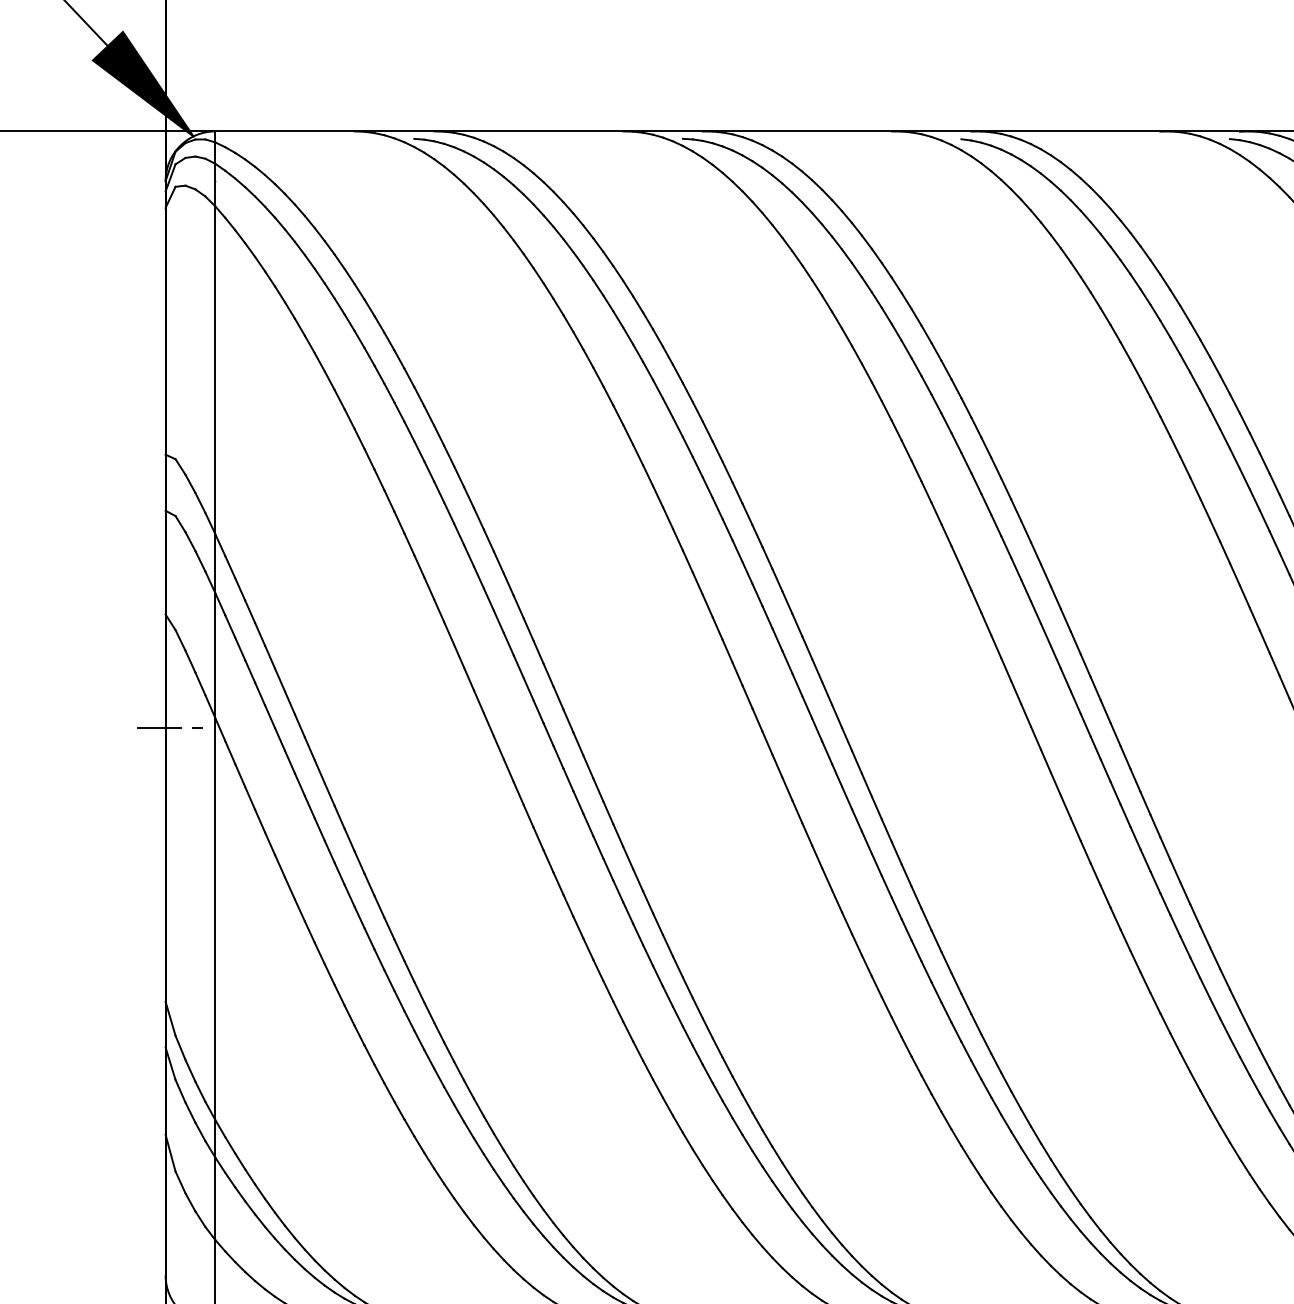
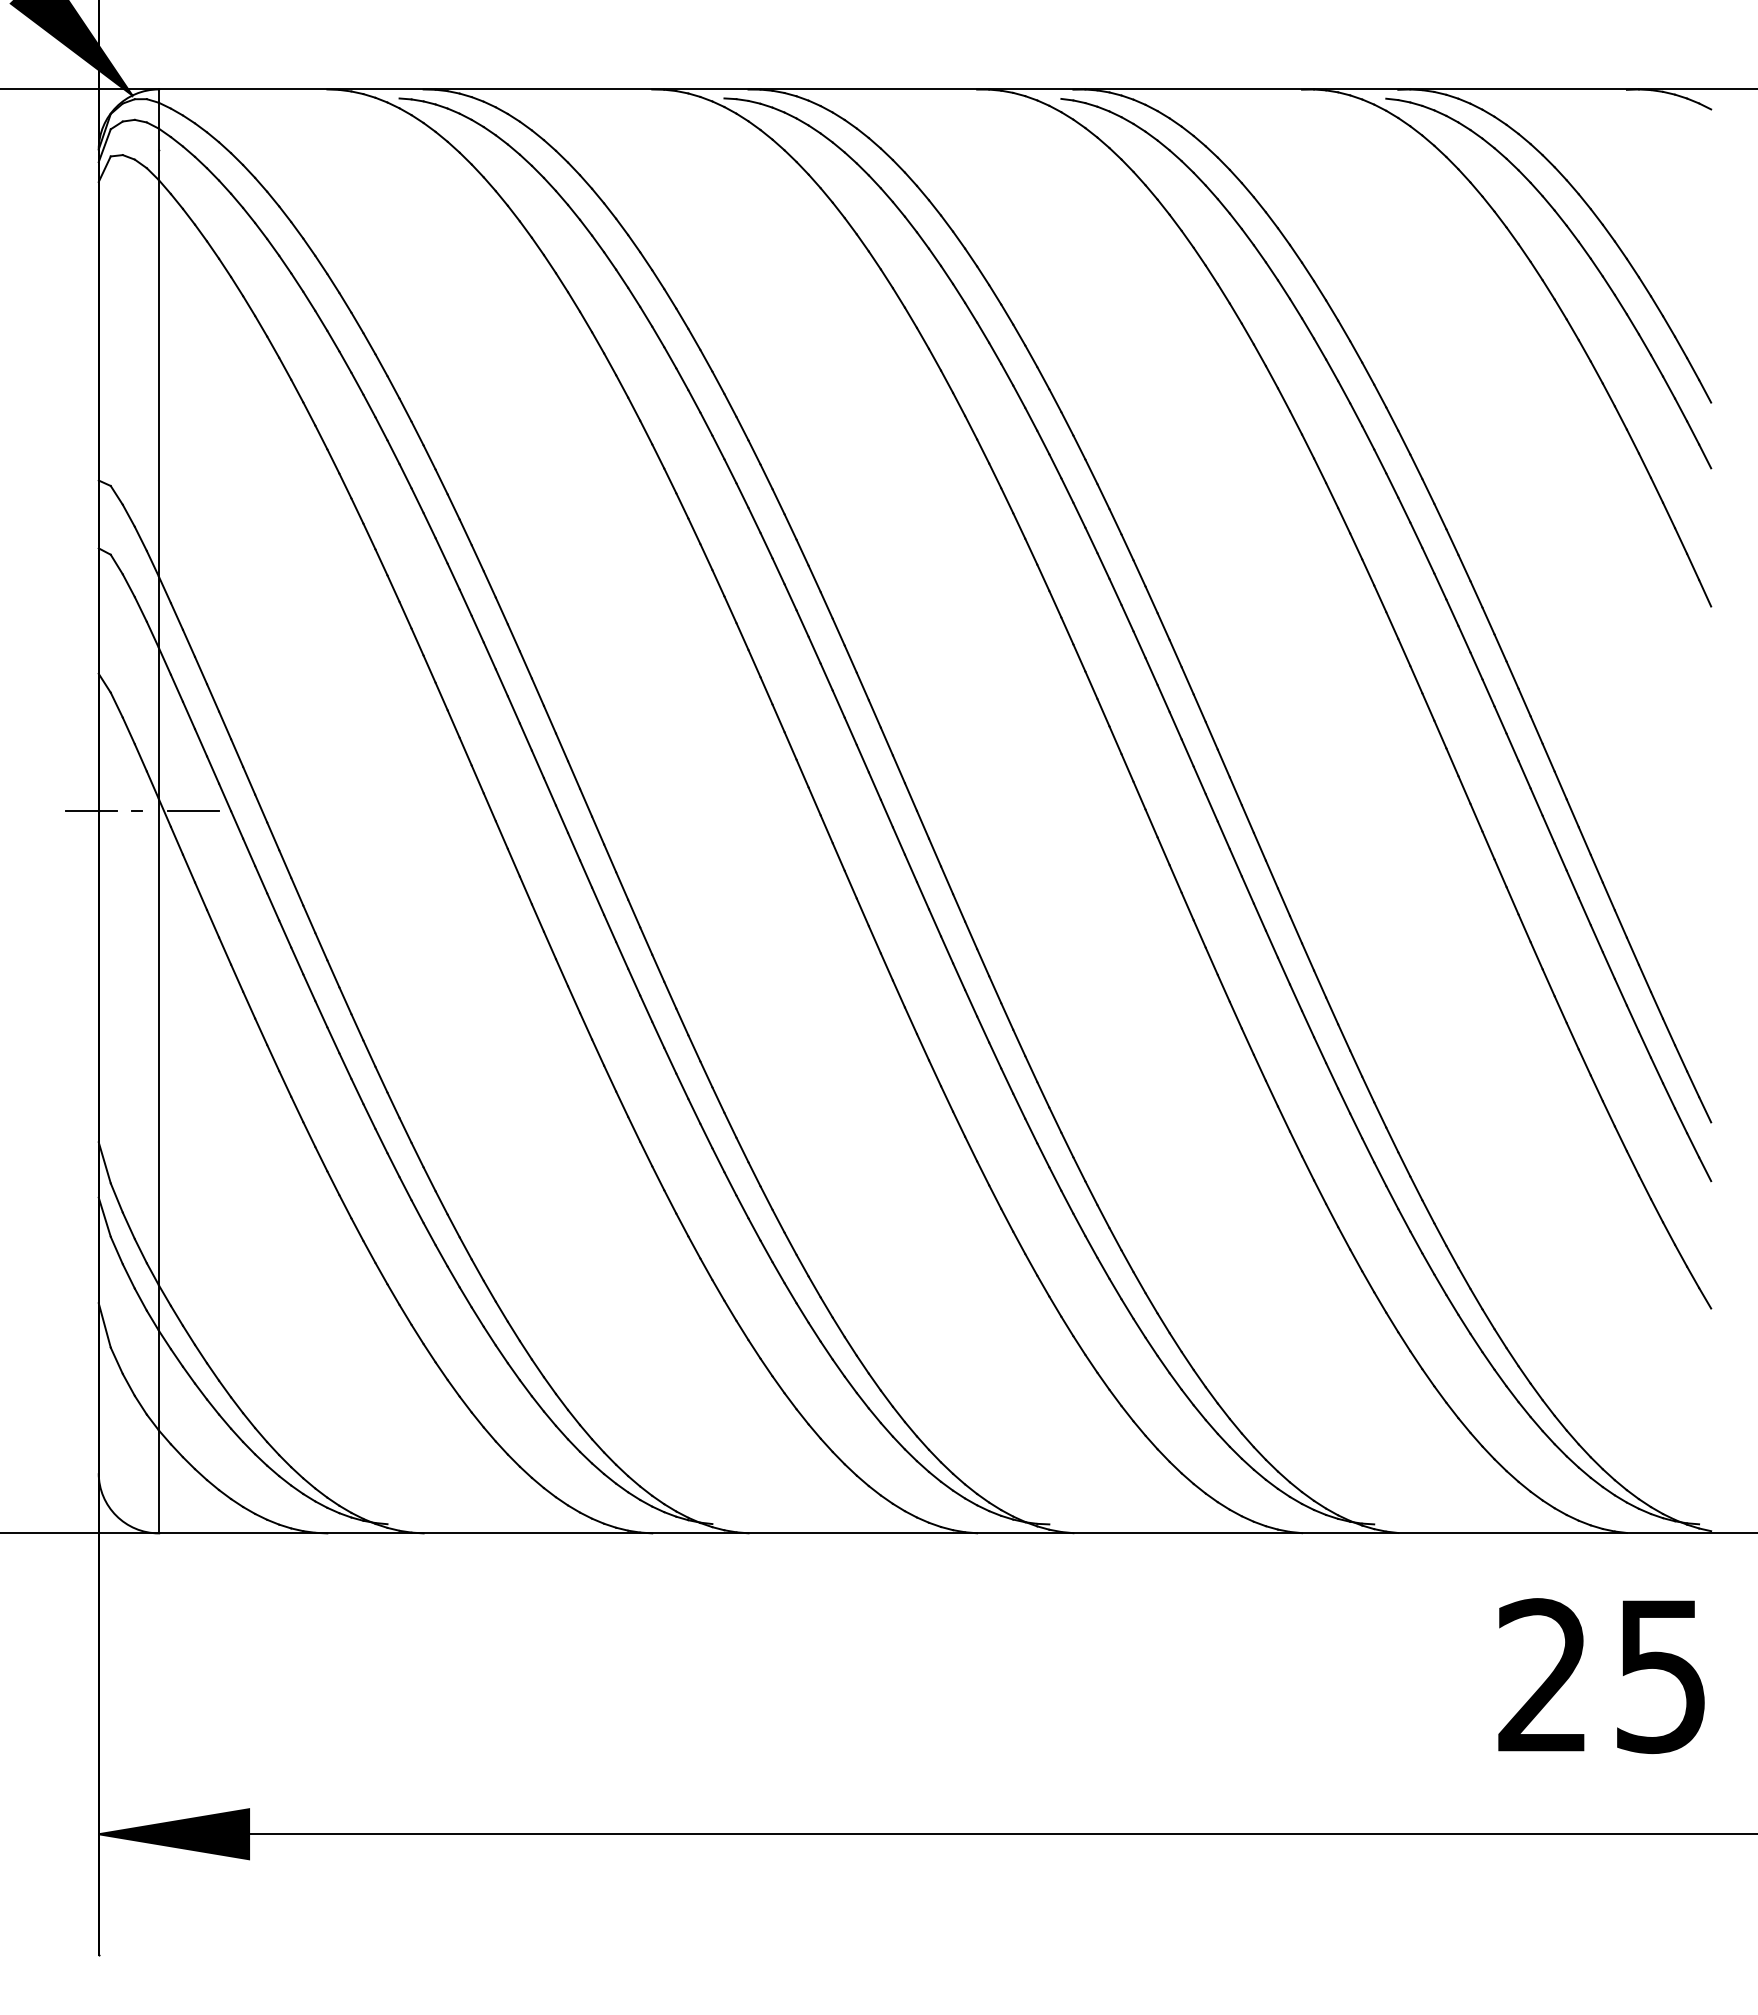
line: (243, 728) -> (193, 811), added

